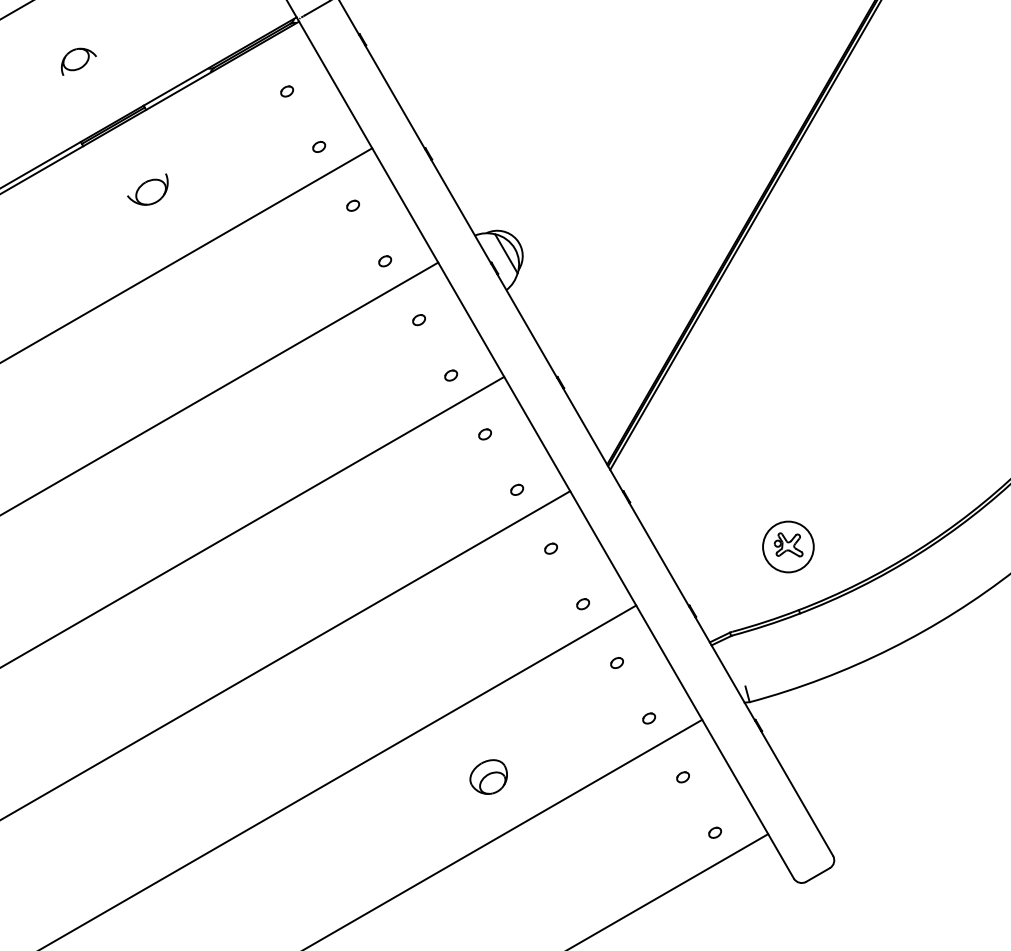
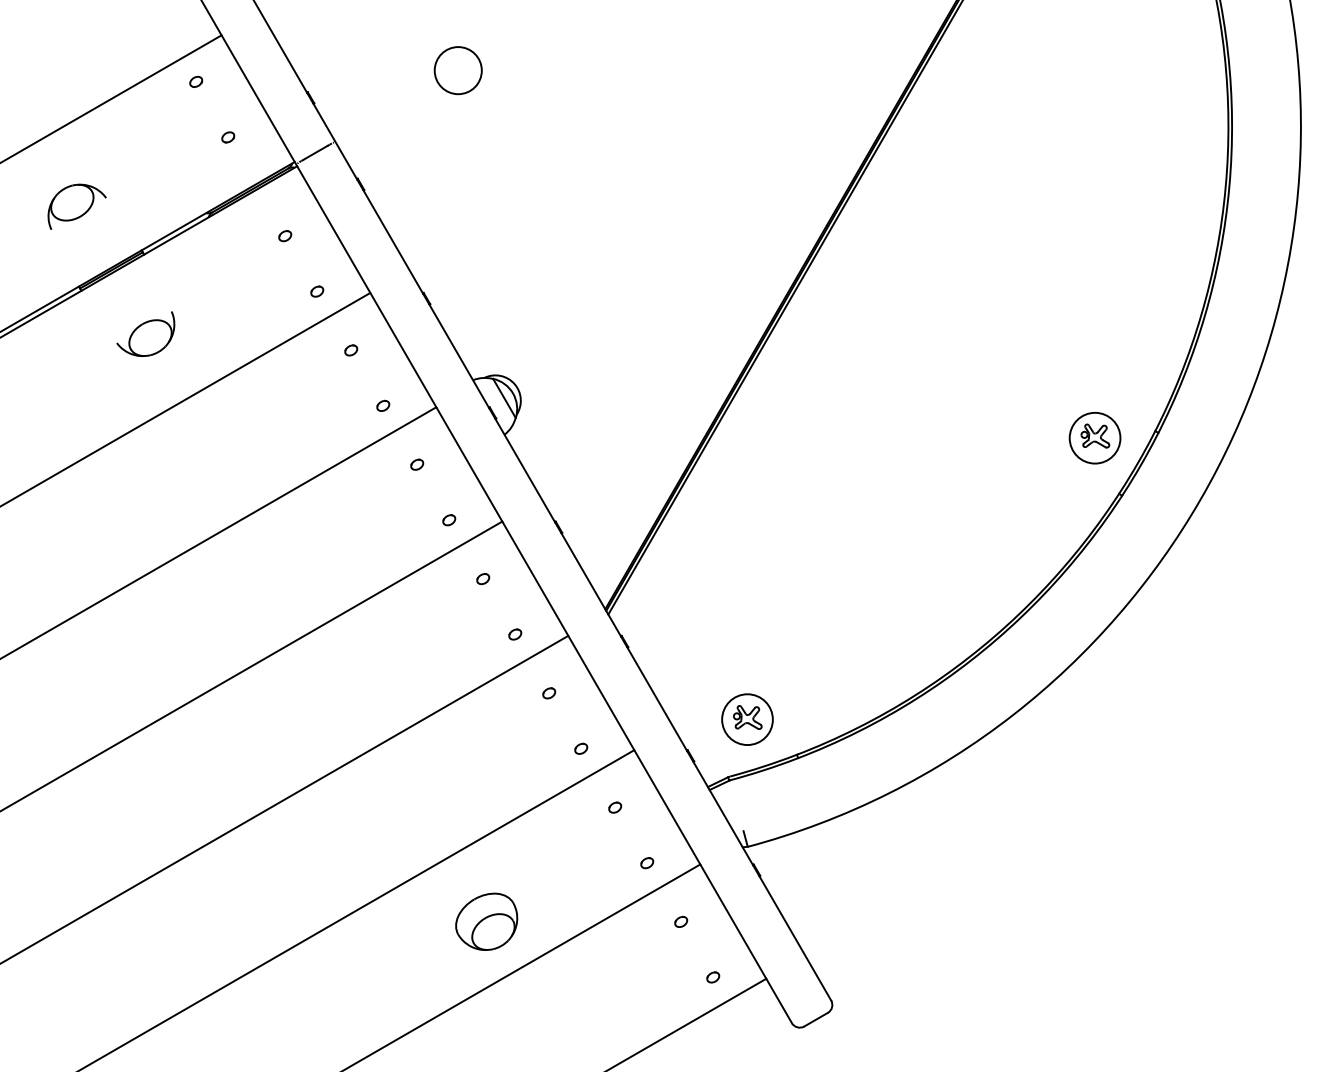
part: (78, 61) -> (76, 206), size x1.67
part: (147, 188) -> (145, 333), size x1.43
part: (788, 546) -> (747, 719), moved
part: (488, 776) -> (486, 921), size x1.67

